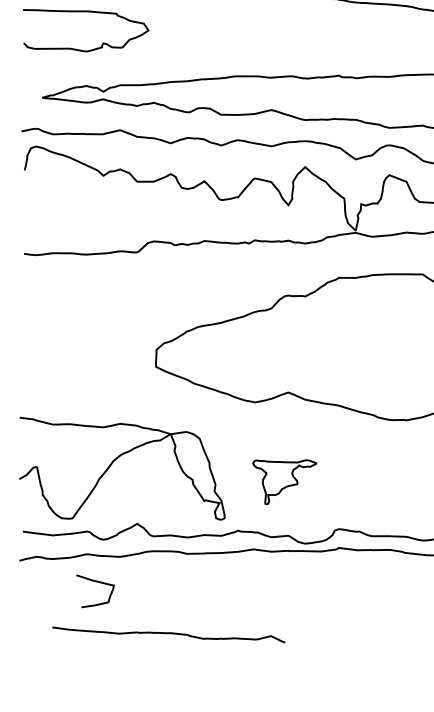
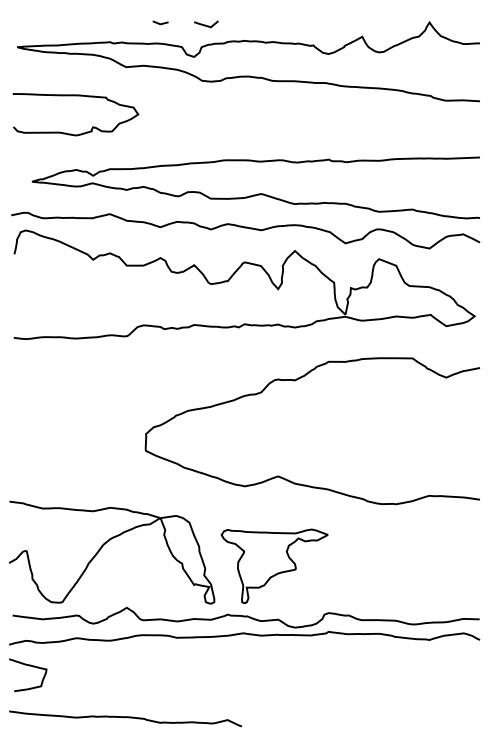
part: (284, 481) -> (274, 565), size x1.67
curve: (95, 582) -> (28, 666), moved
curve: (168, 633) -> (125, 717), moved

